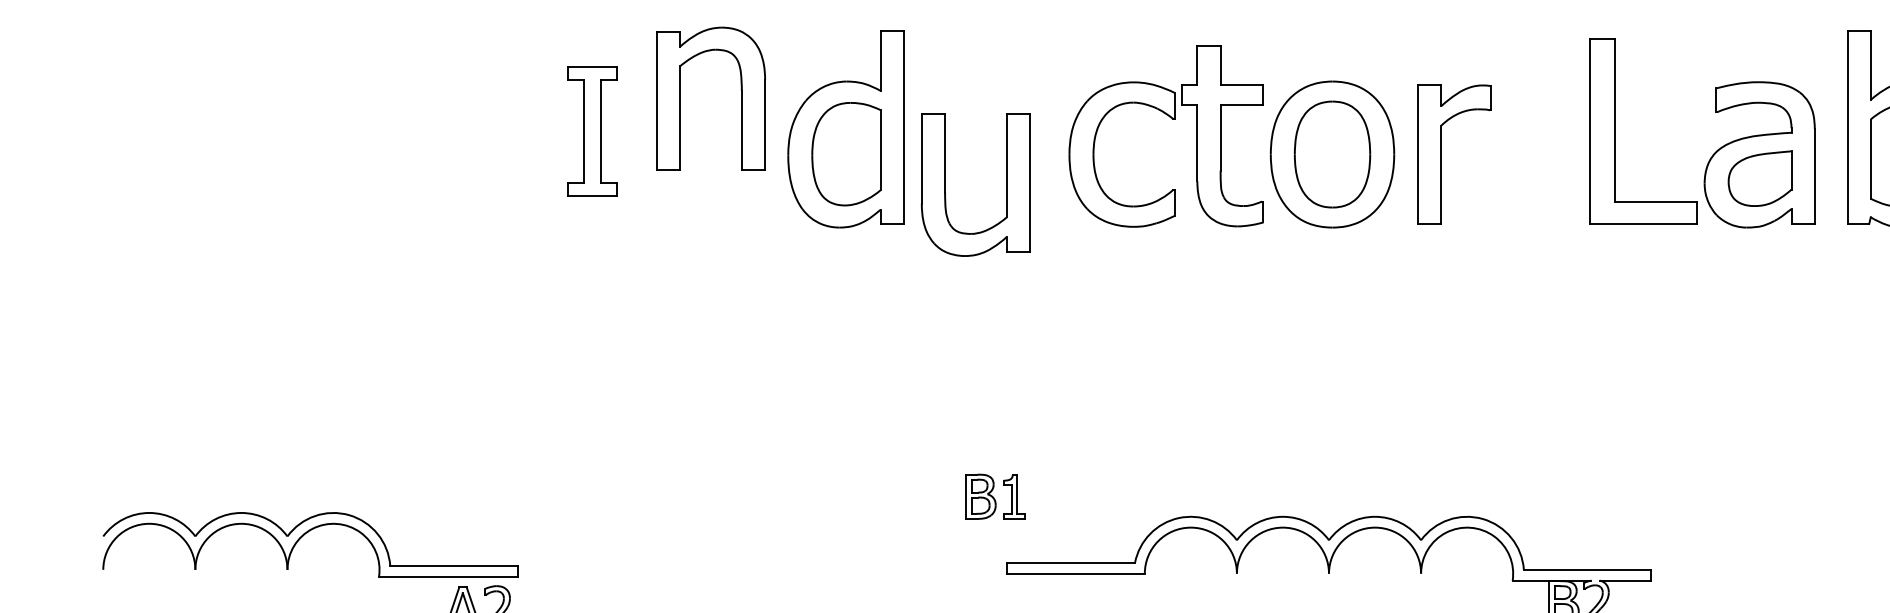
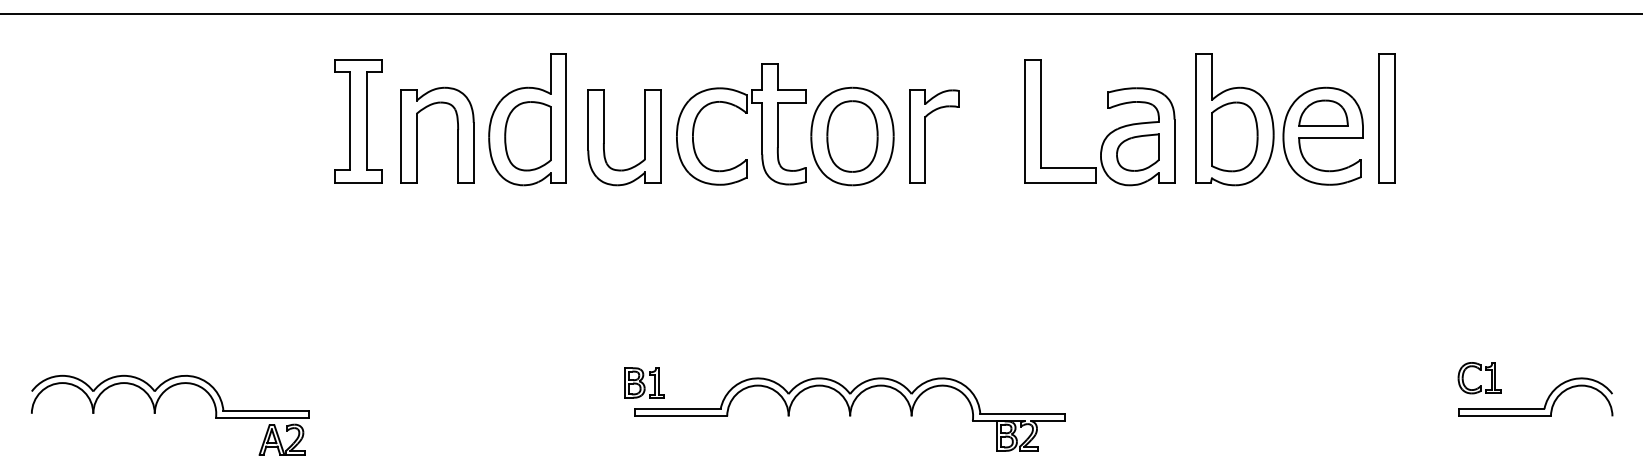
part: (680, 97) -> (417, 134), moved
part: (592, 132) -> (358, 121), size x1.43
part: (946, 184) -> (604, 137), moved
part: (995, 496) -> (644, 382), moved

